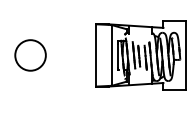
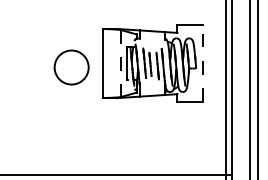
circle: (30, 55) -> (71, 67), moved
line: (112, 55) -> (120, 63), solid -> dashed
line: (185, 55) -> (202, 63), solid -> dashed

